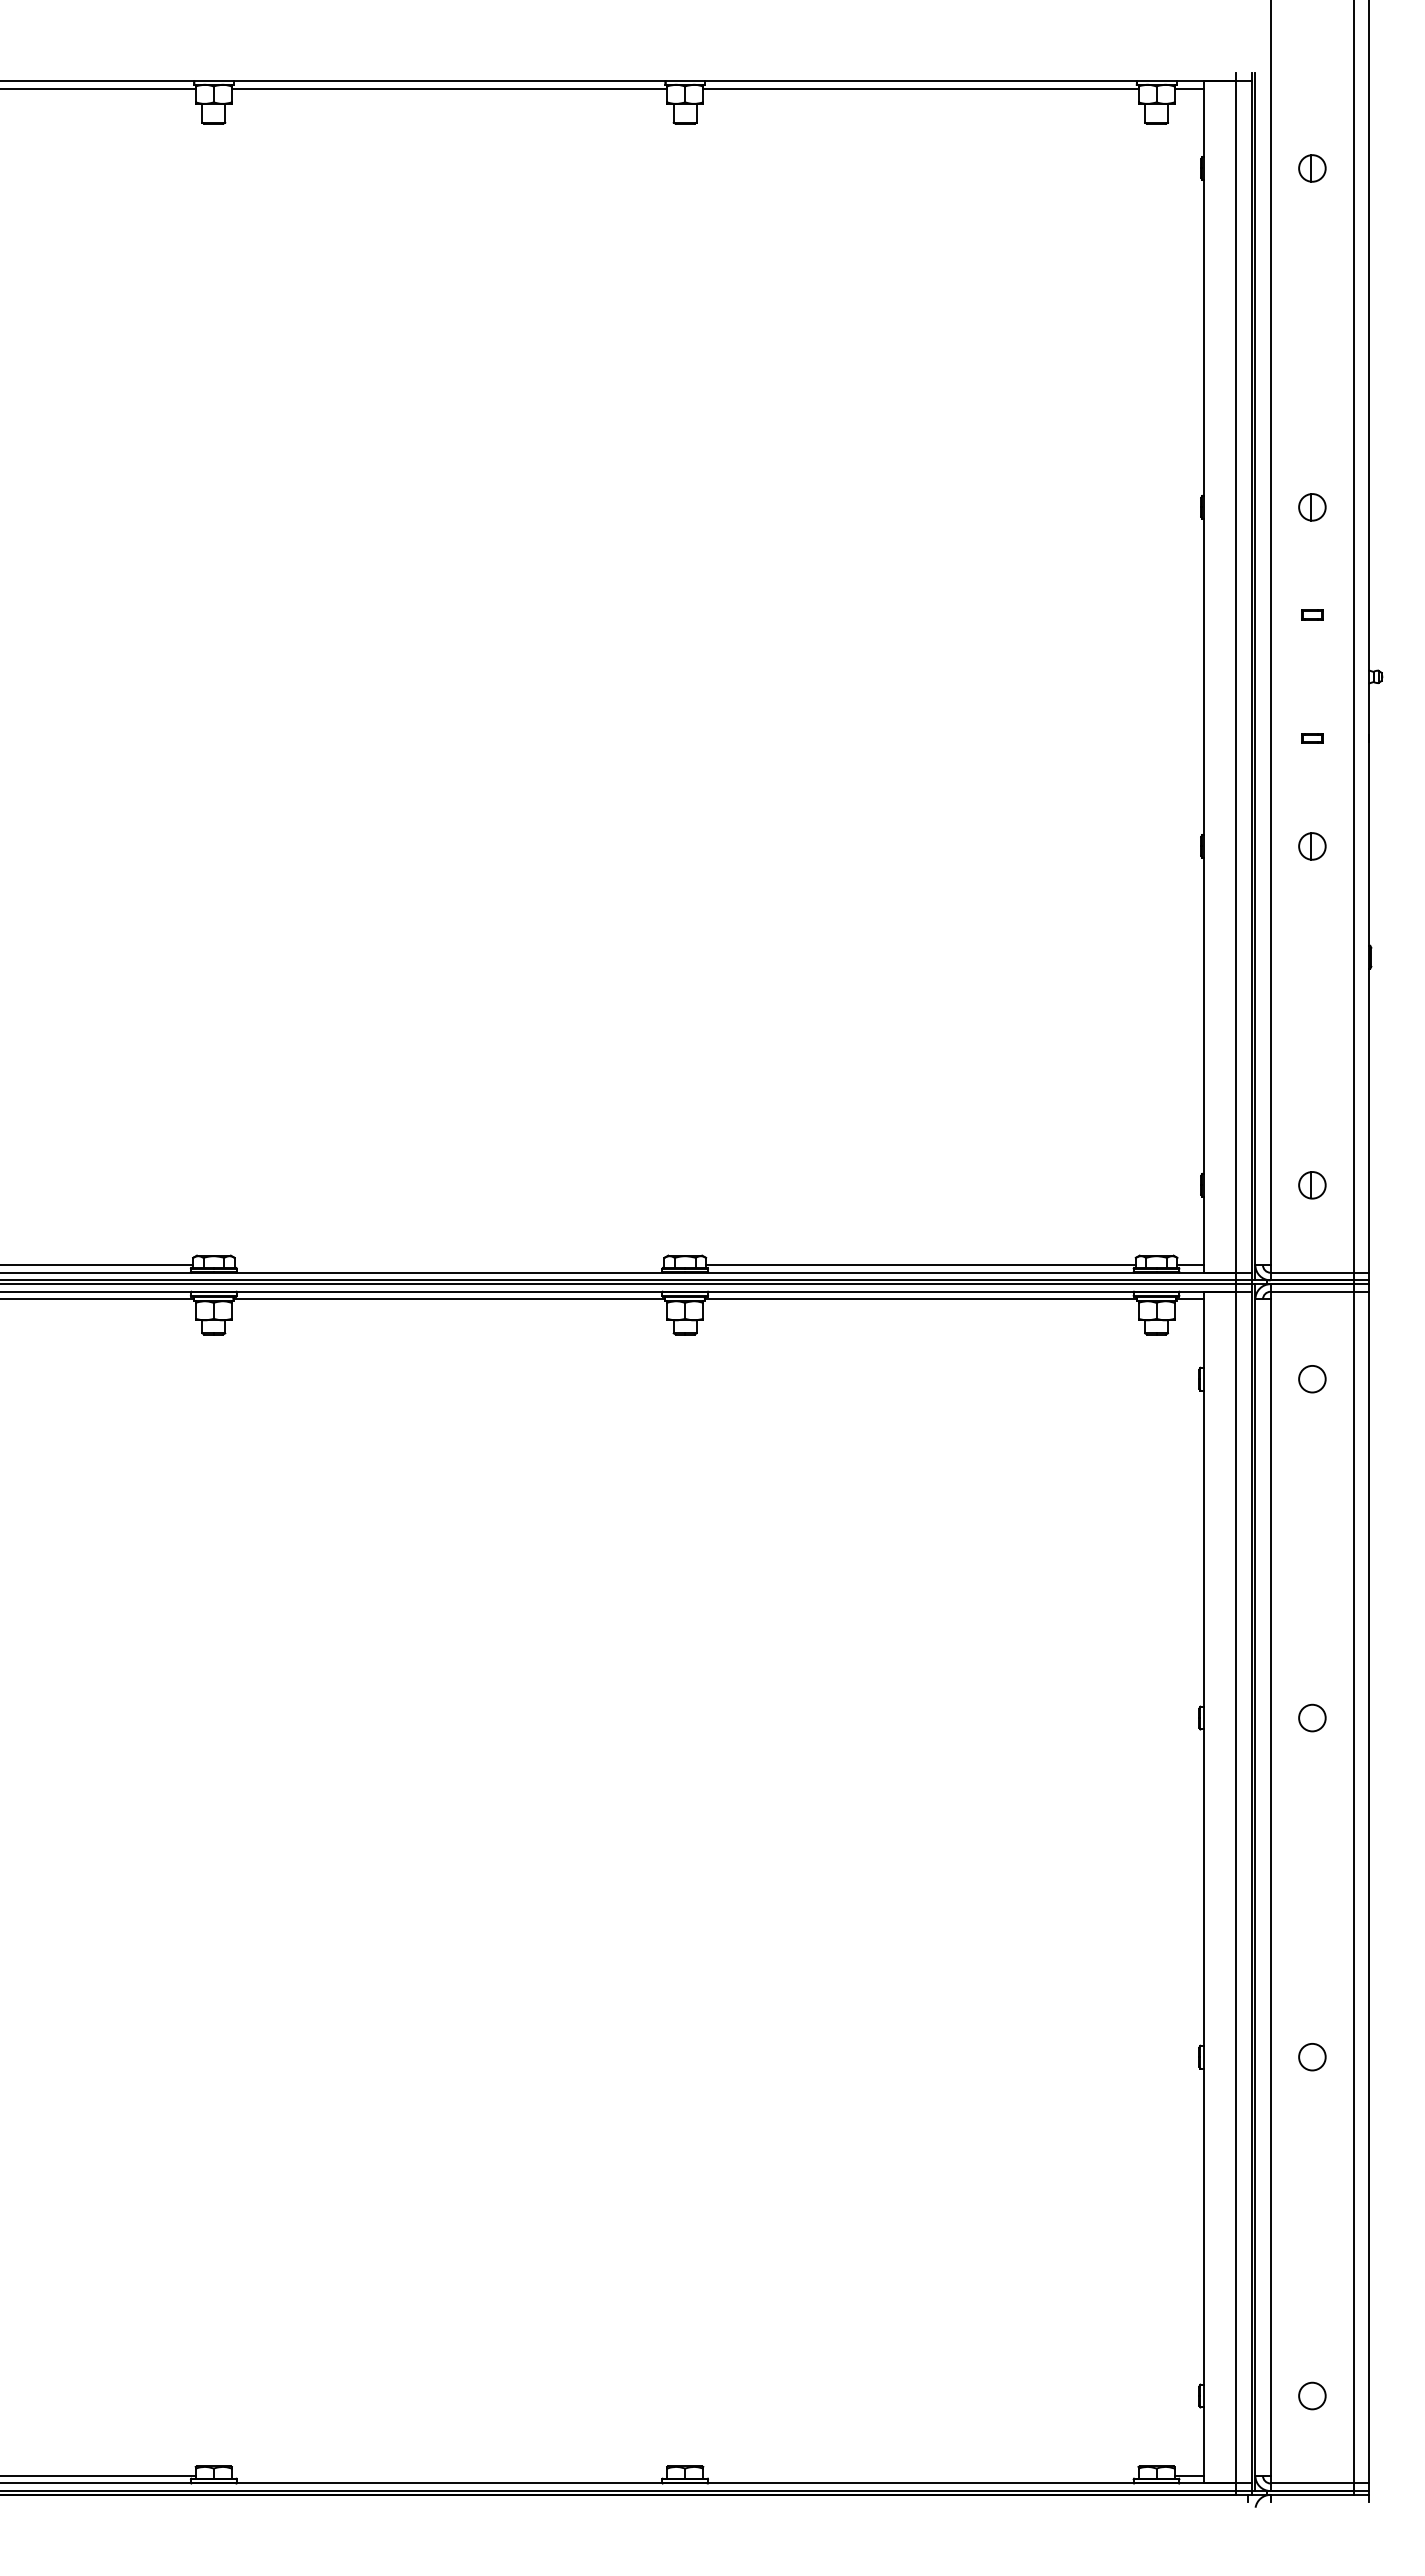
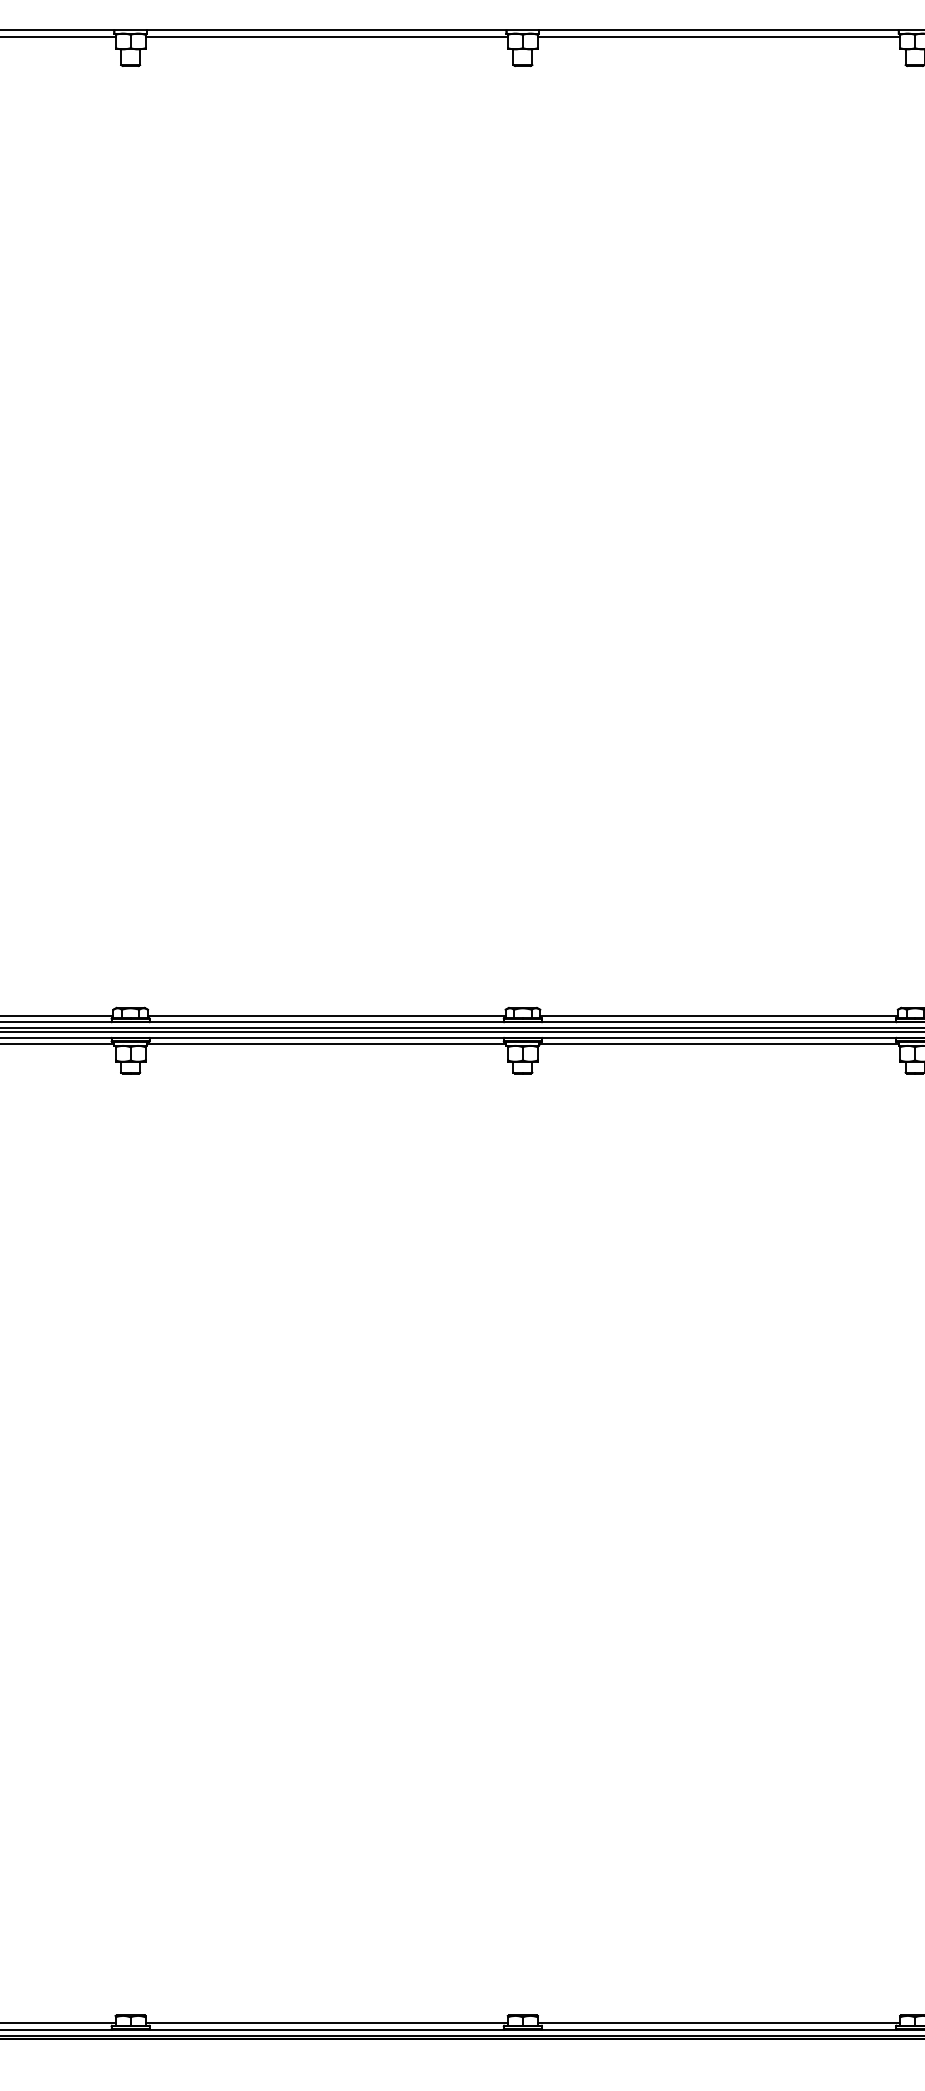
line: (449, 1265) -> (326, 1016), added
line: (449, 2475) -> (326, 2023), added
line: (920, 2475) -> (718, 2023), added

